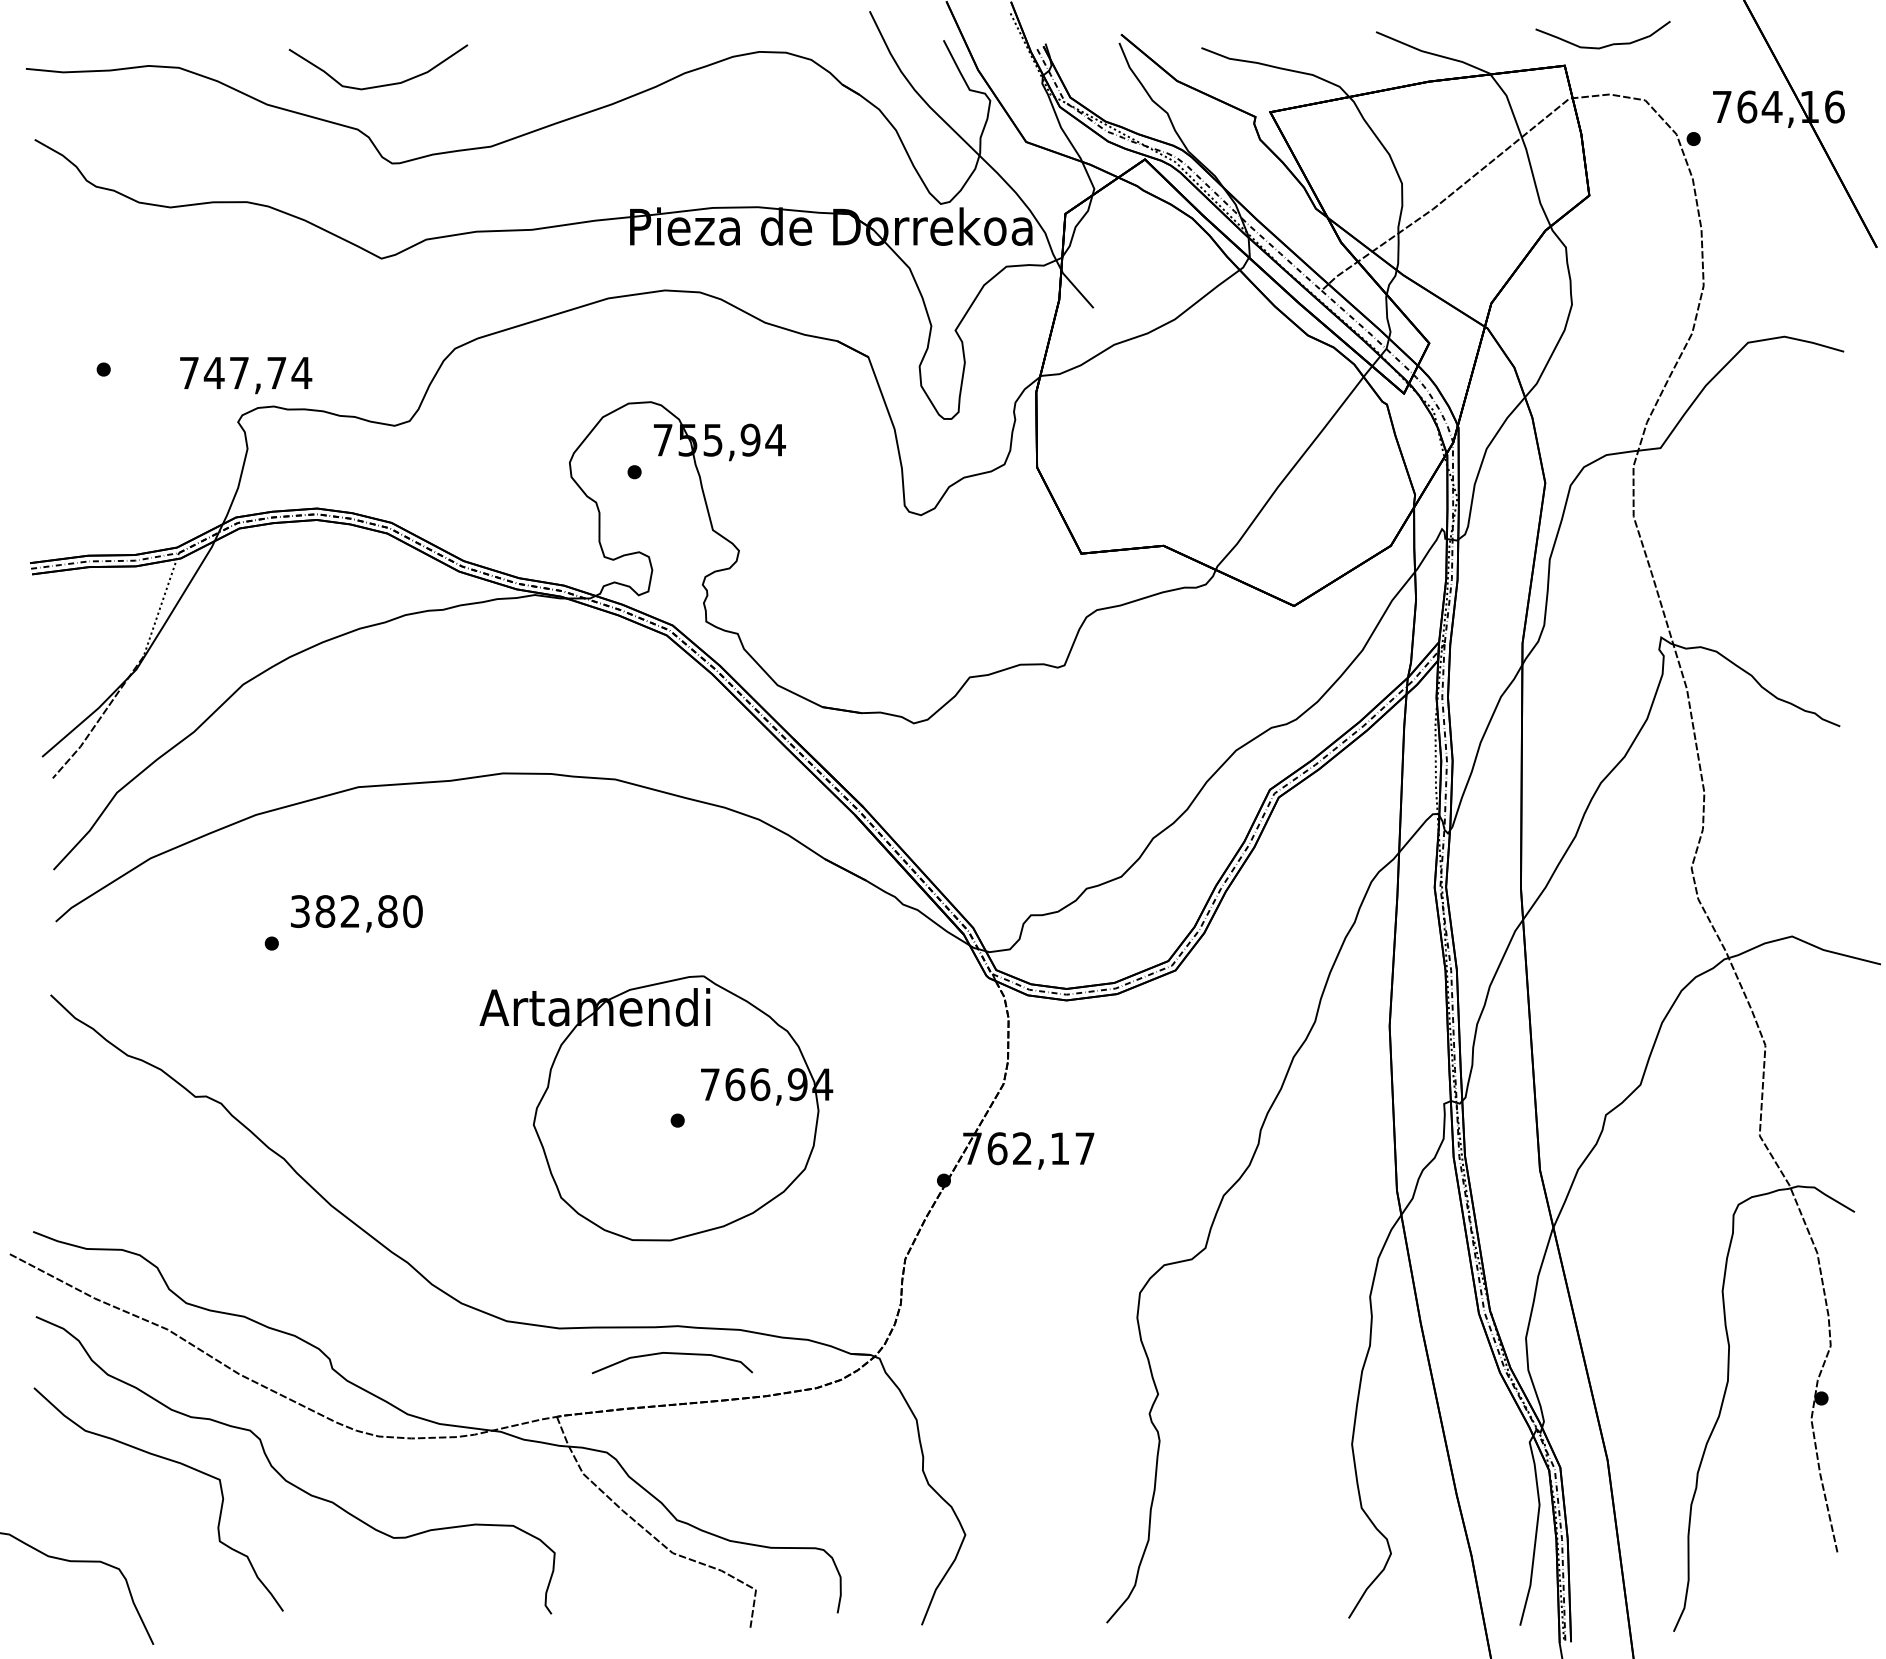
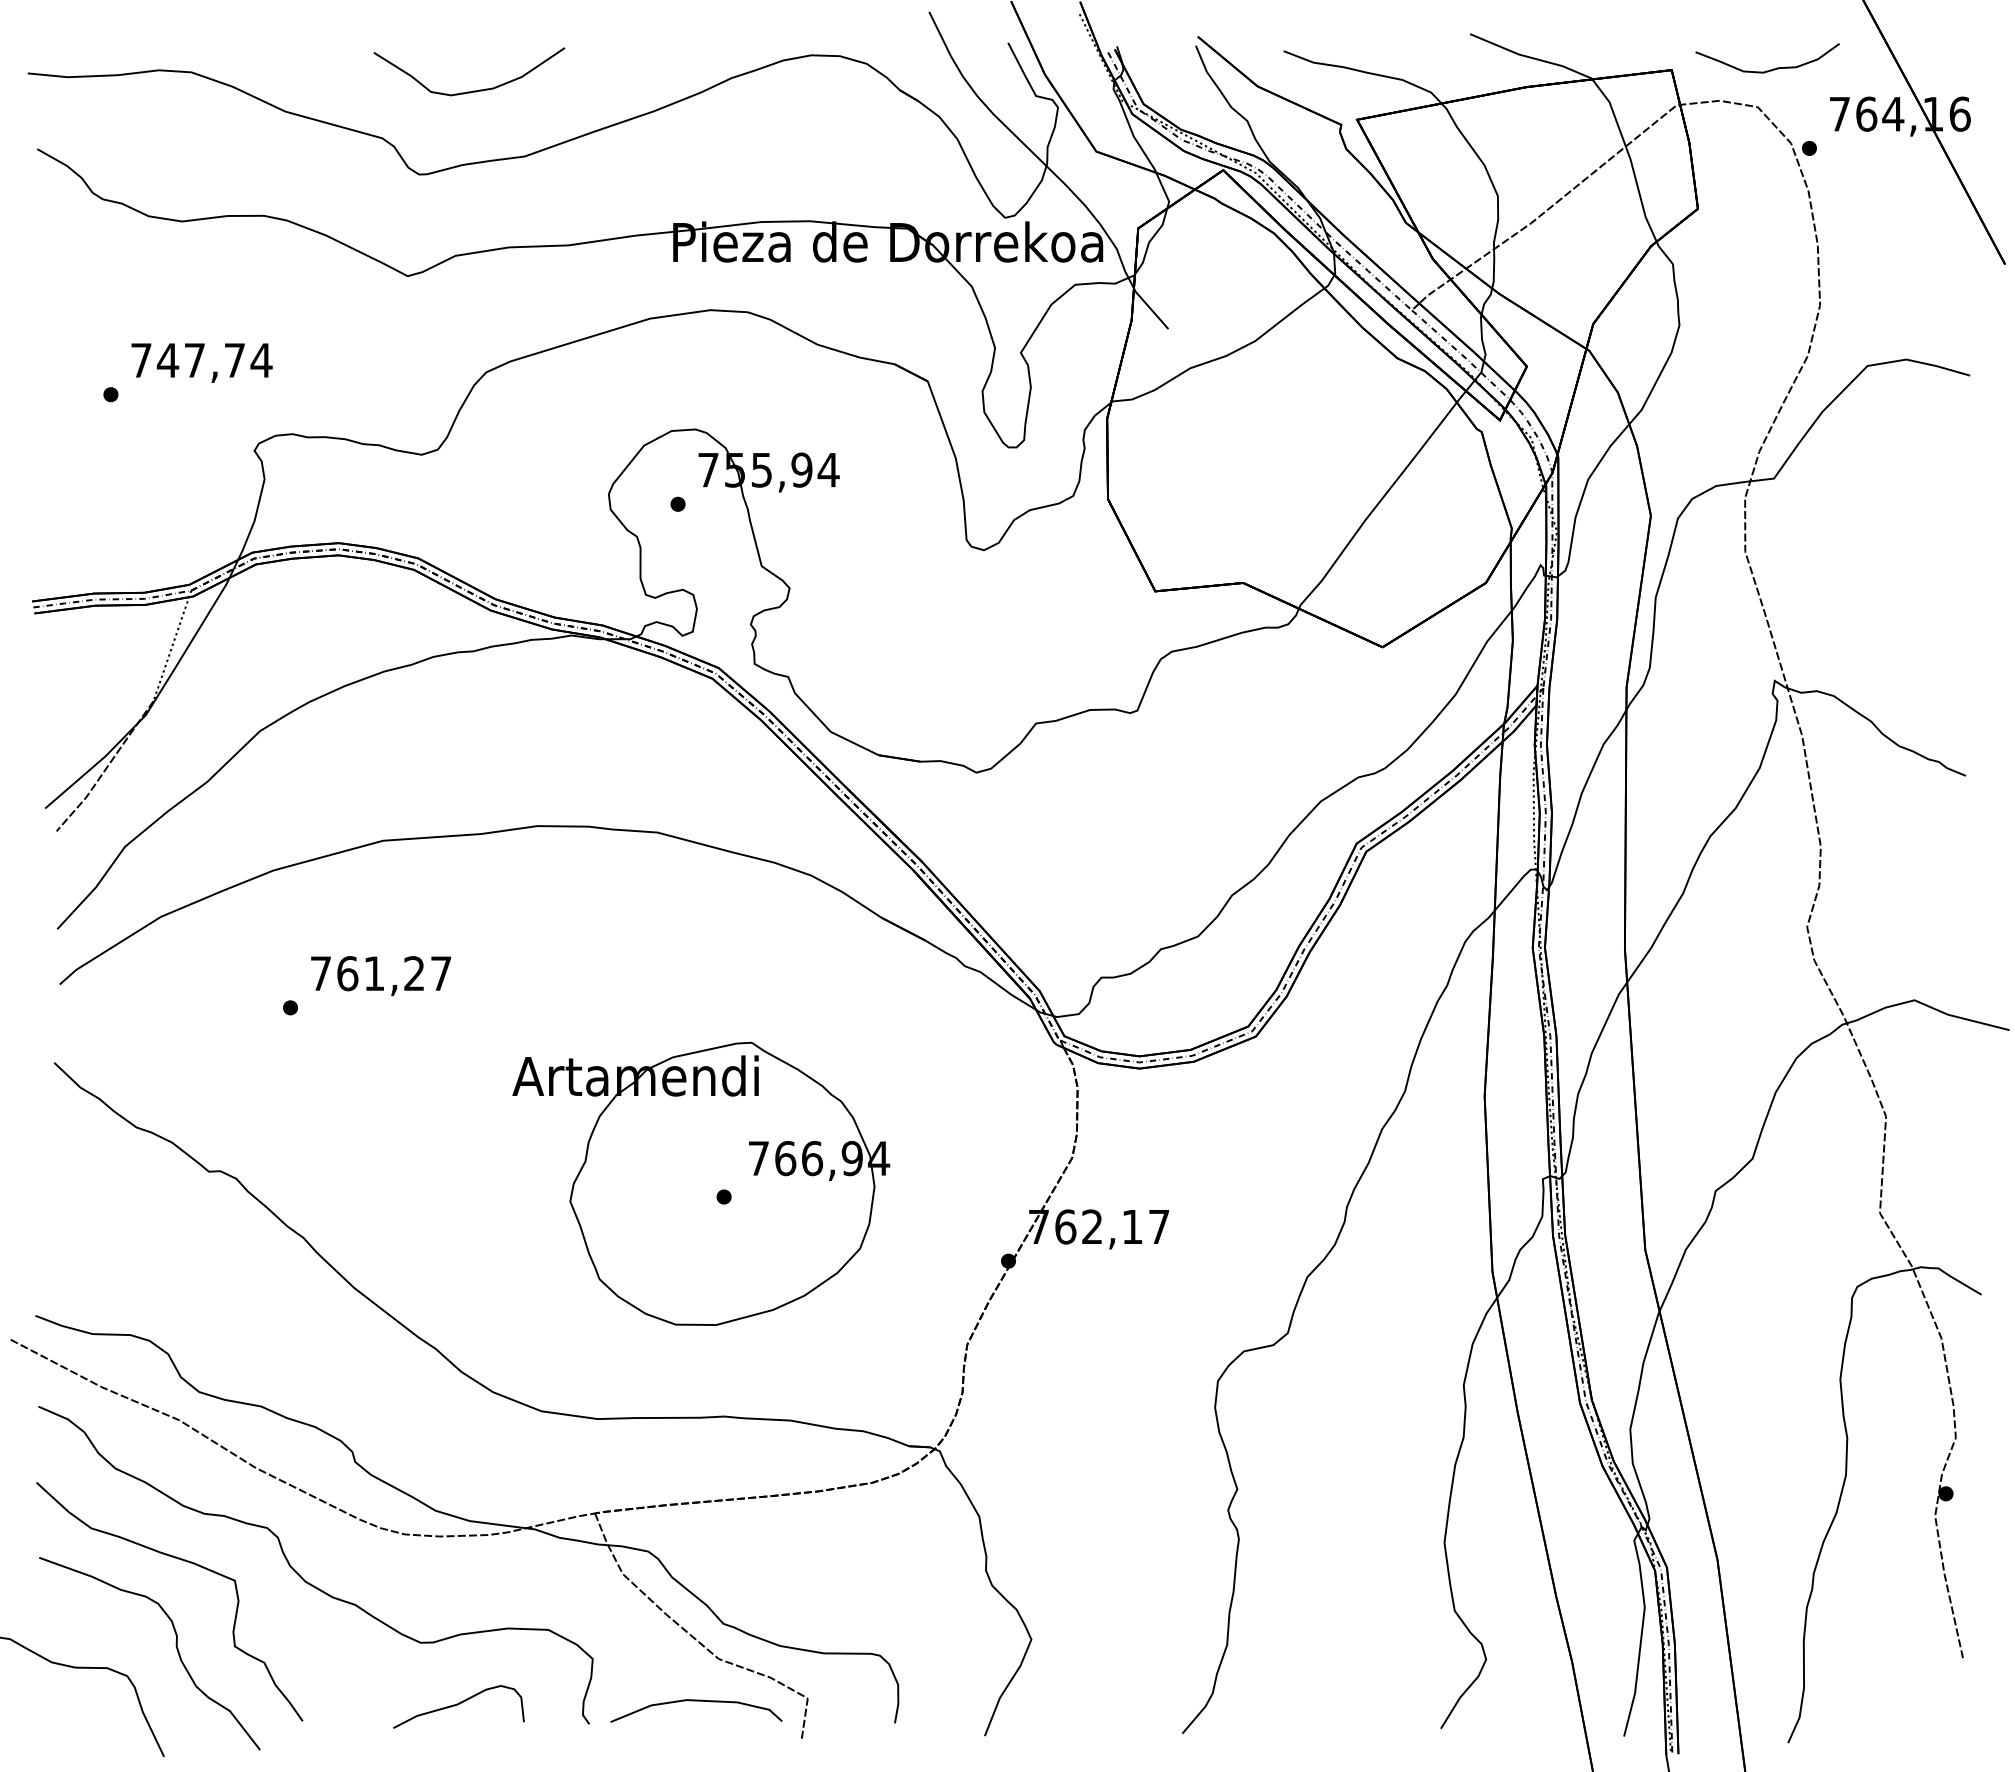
curve: (1605, 45) -> (1770, 69), moved
curve: (382, 84) -> (473, 90), moved
text: (245, 375) -> (201, 362), moved
text: (356, 911) -> (380, 973), 382,80 -> 761,27
curve: (672, 1354) -> (696, 1701), moved
curve: (164, 1541) -> (175, 1646), added
curve: (428, 1596) -> (457, 1705), added

